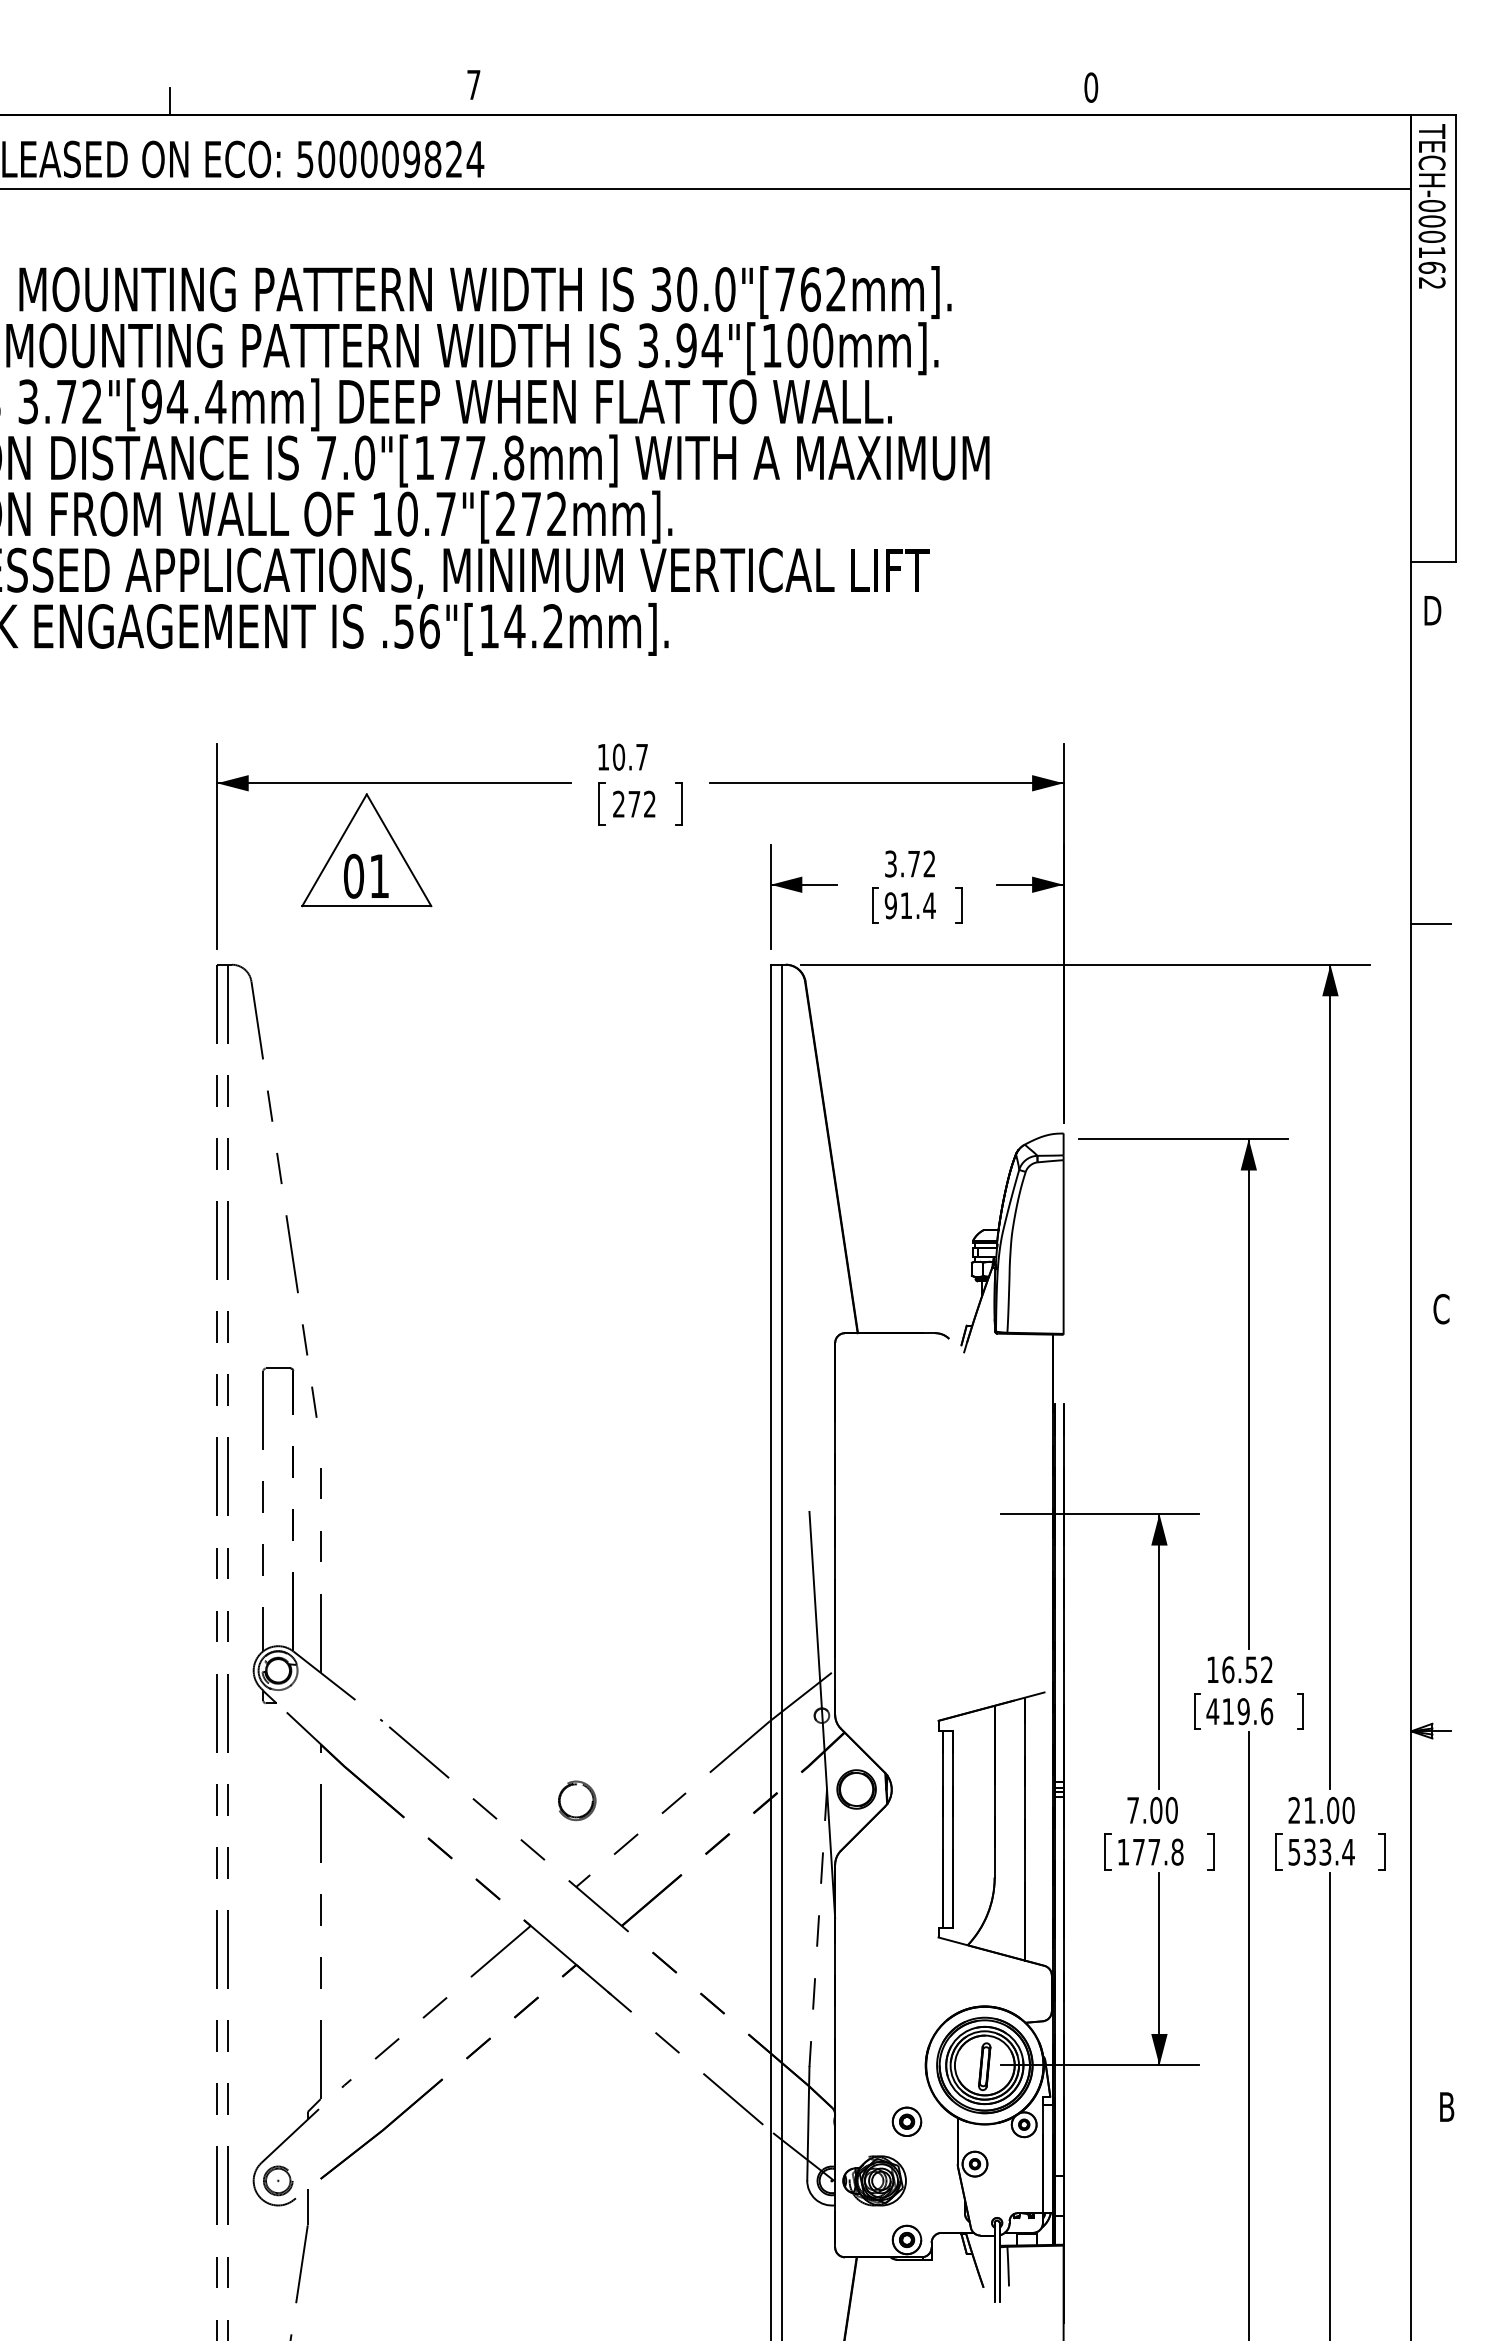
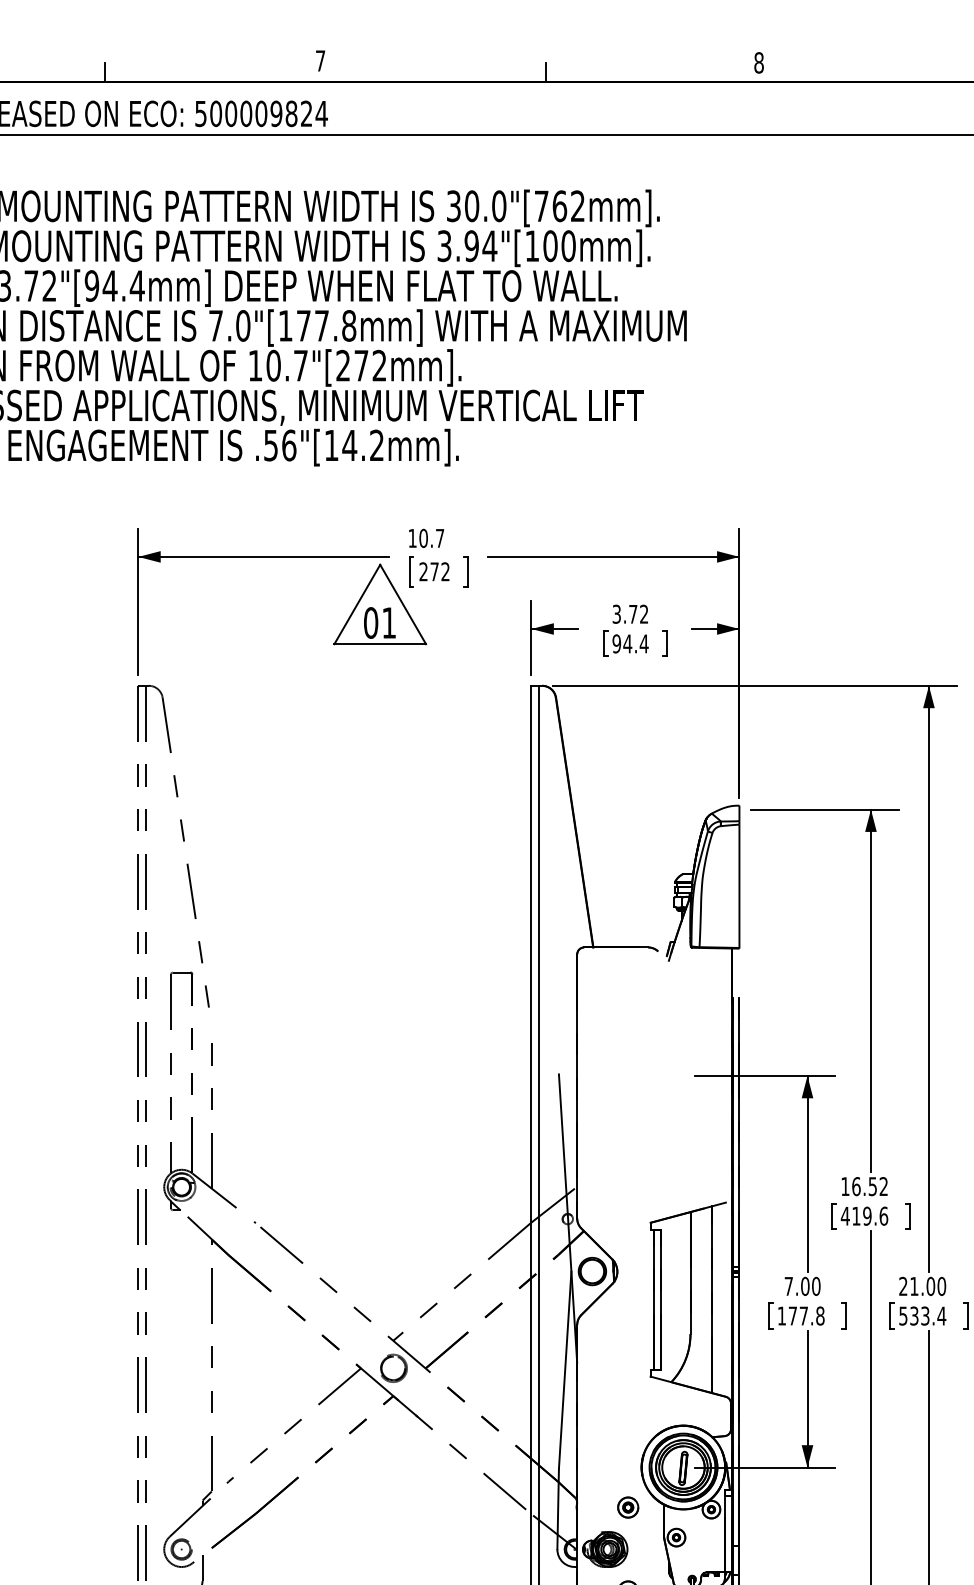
text: (1091, 87) -> (759, 62), 0 -> 8
line: (790, 101) -> (545, 72), added
part: (366, 850) -> (380, 604), moved
text: (906, 905) -> (627, 643), 91.4 -> 94.4
part: (577, 1800) -> (394, 1368), moved
line: (818, 1928) -> (565, 1370), dashed -> solid

